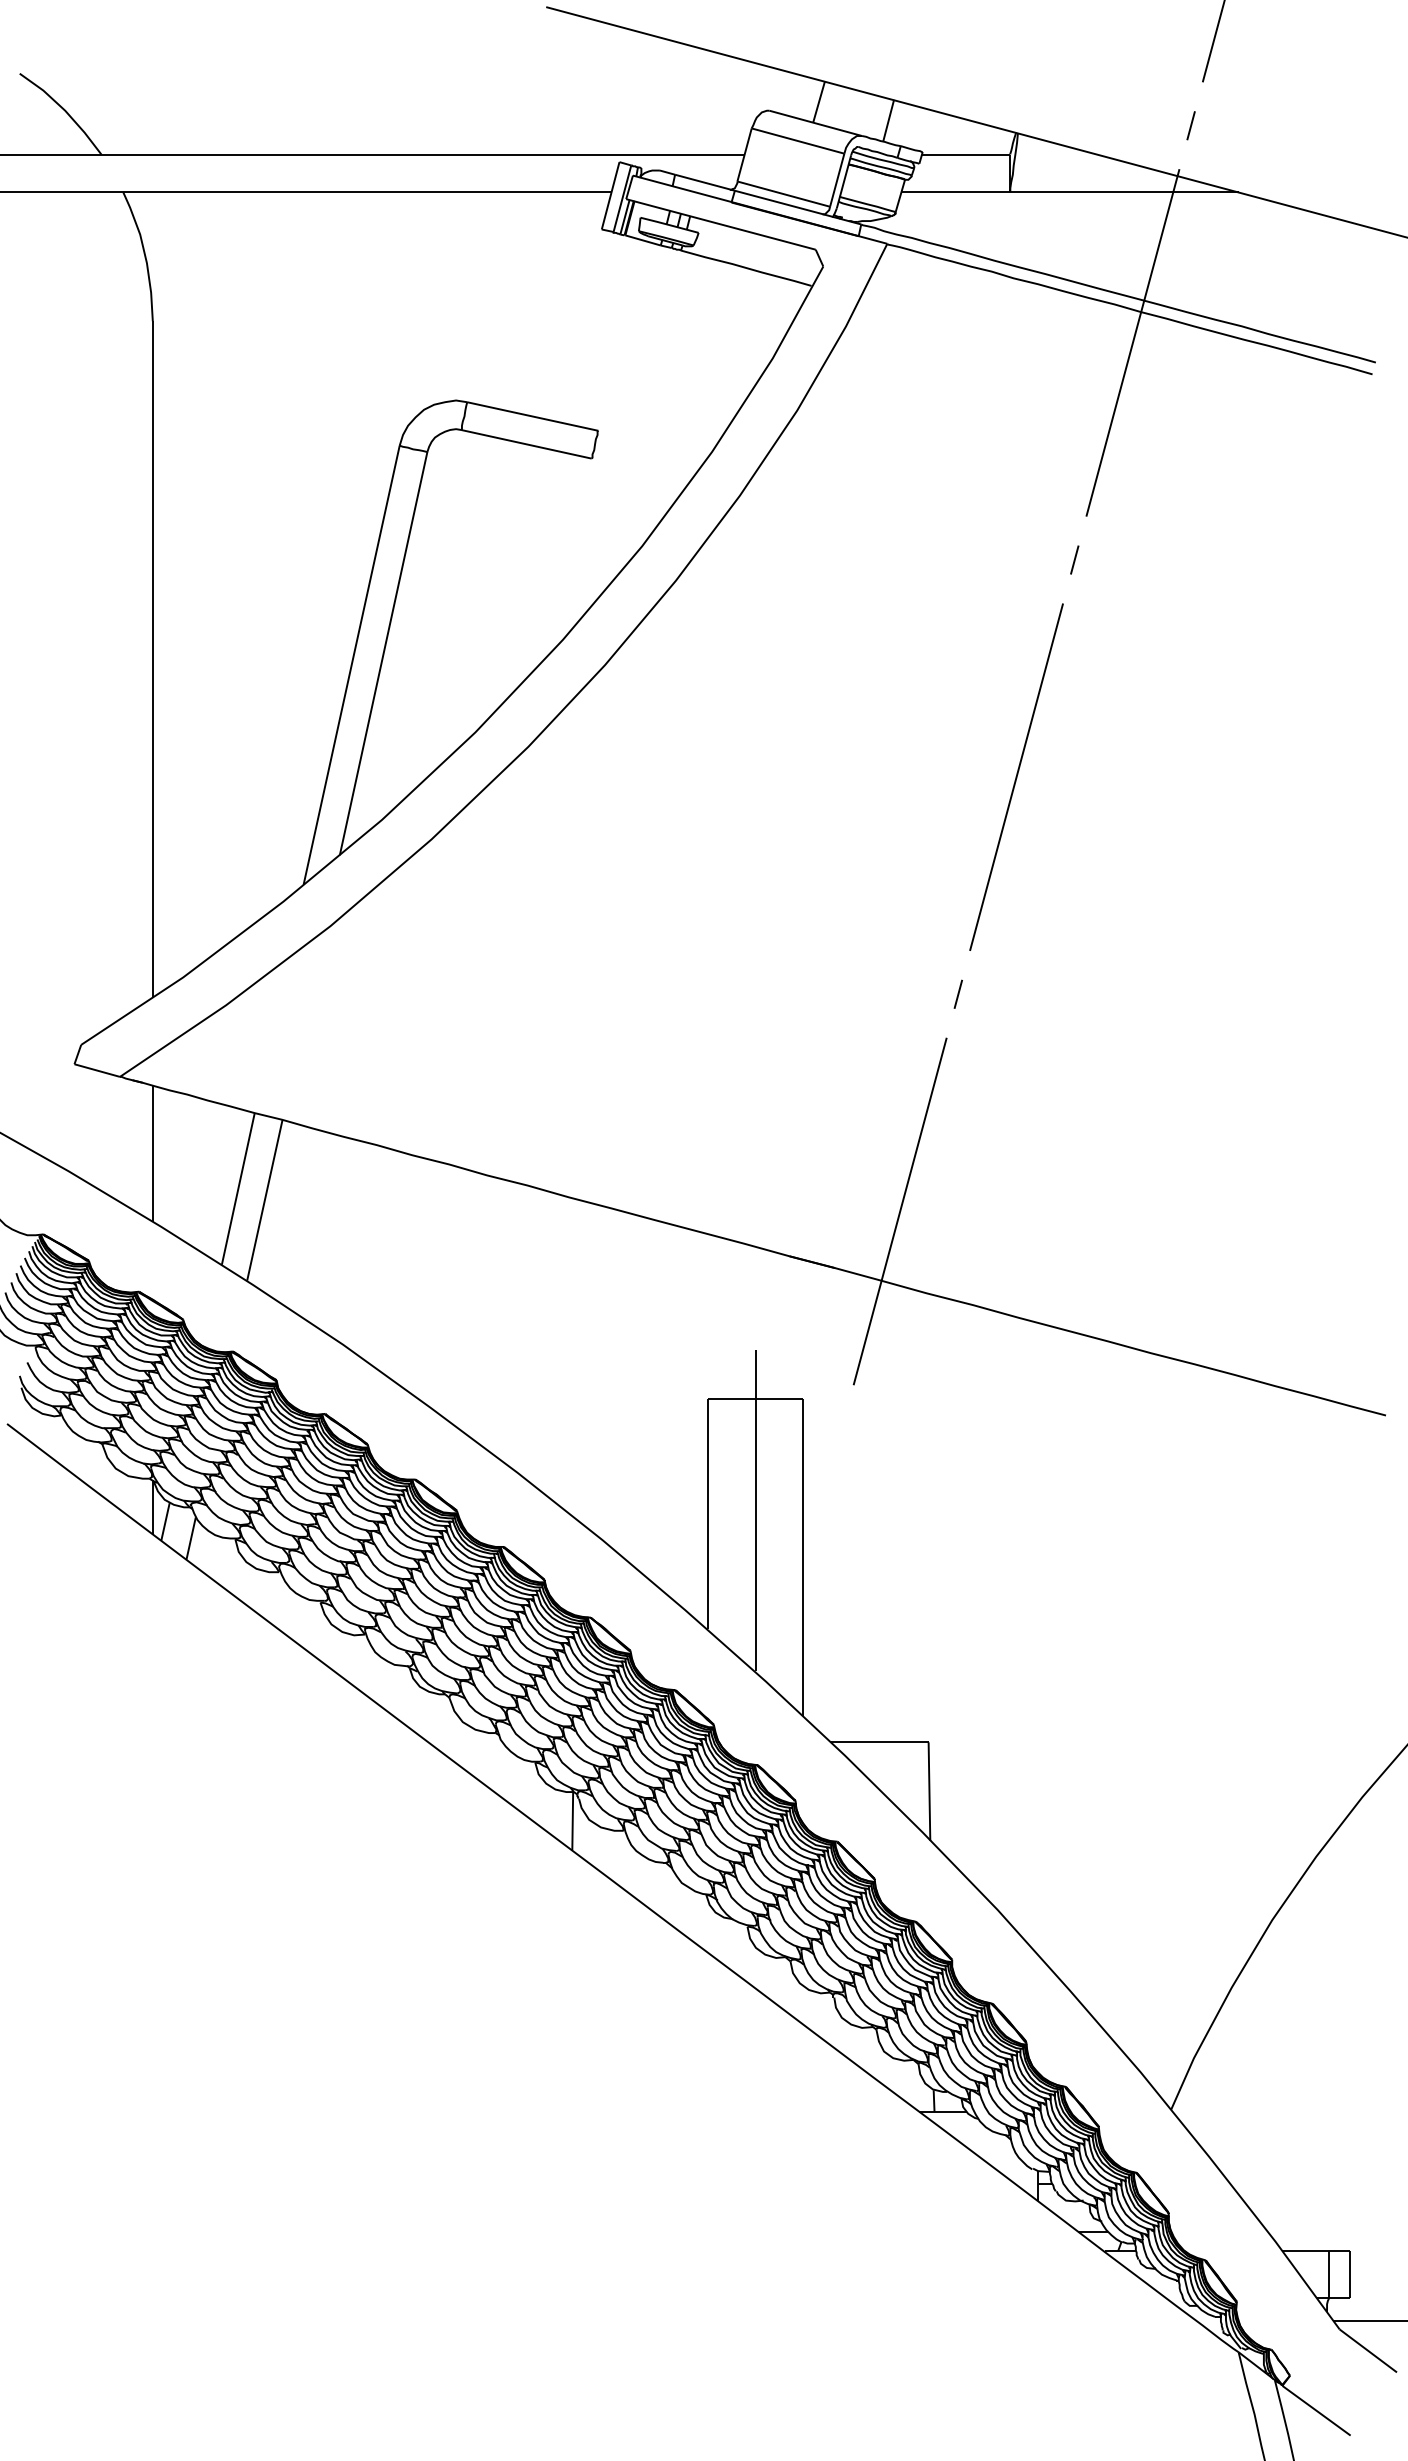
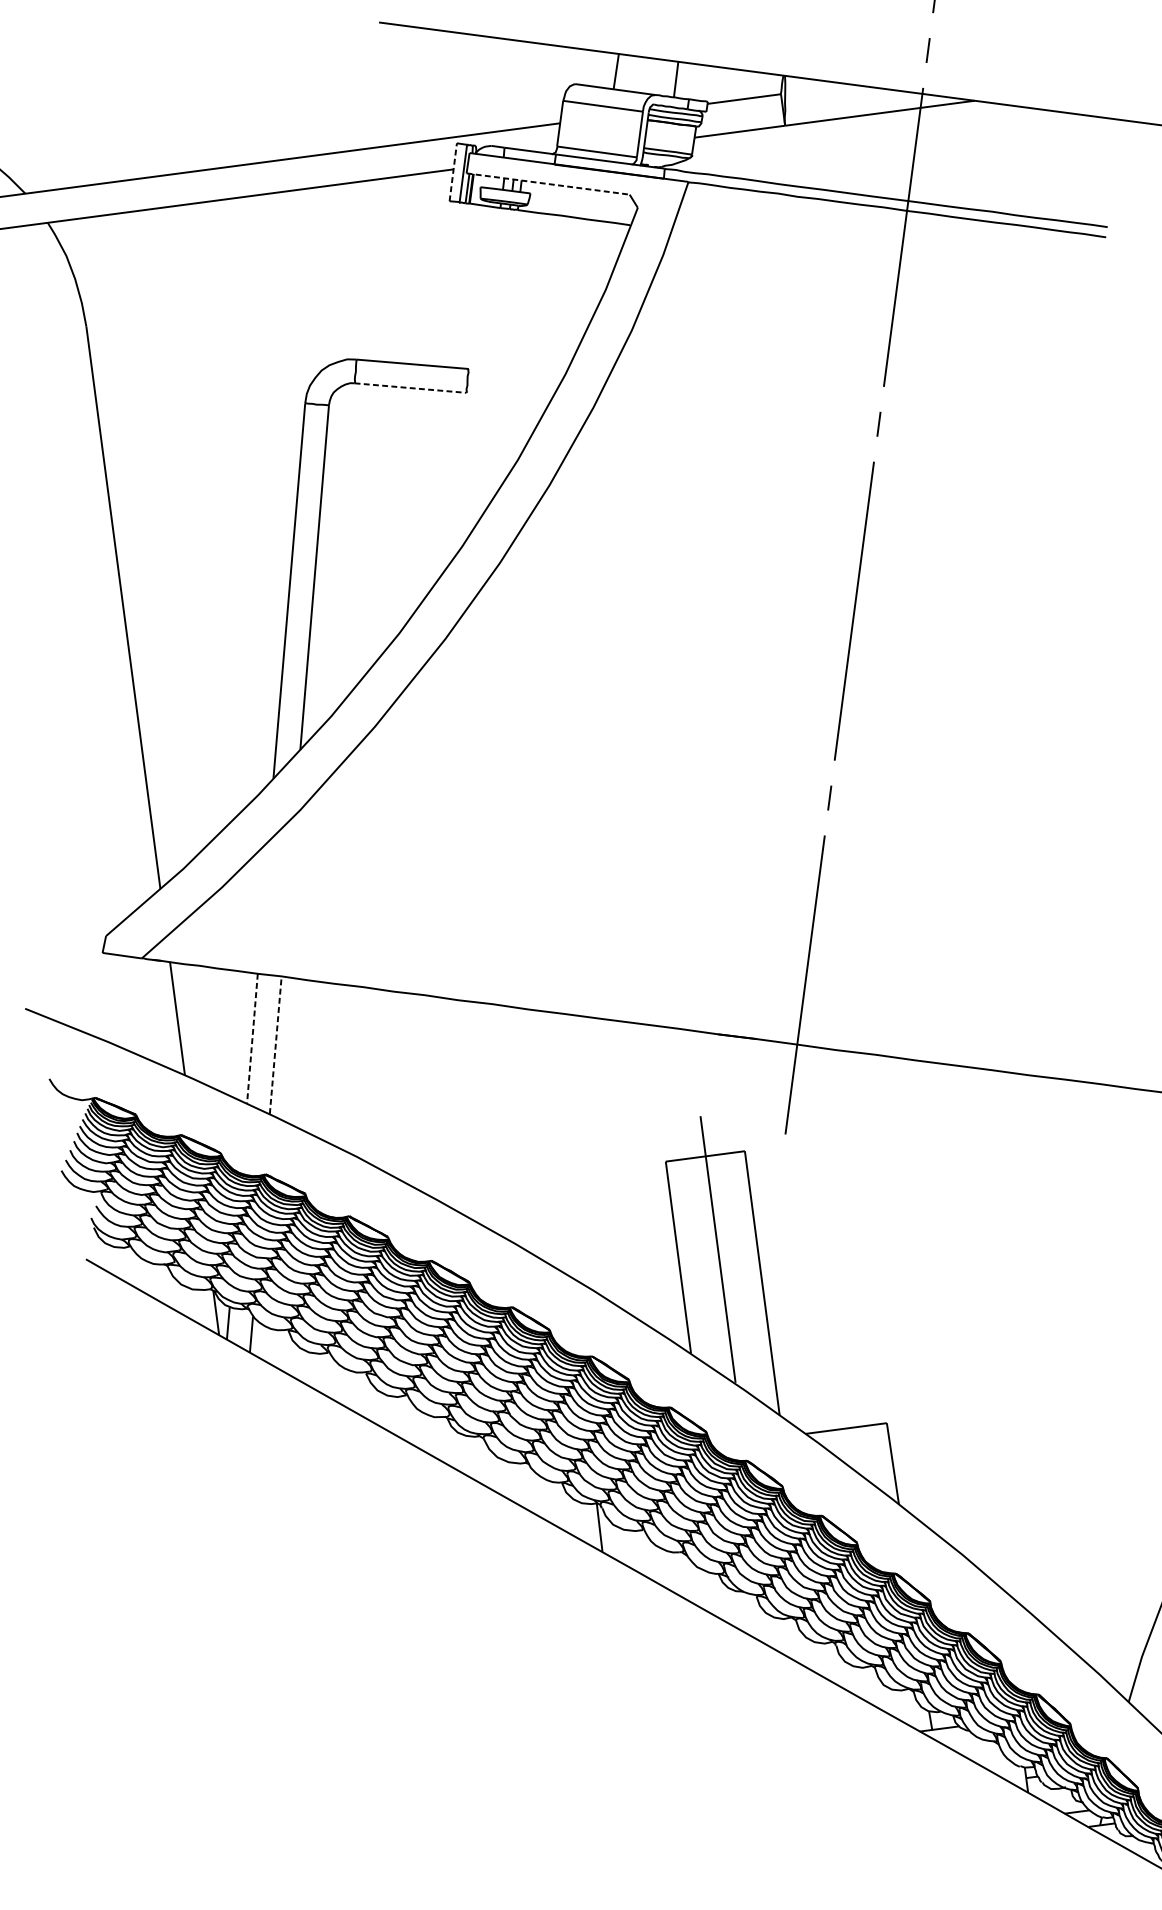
line: (610, 195) -> (453, 172), solid -> dashed
line: (721, 224) -> (548, 184), solid -> dashed
line: (526, 444) -> (410, 388), solid -> dashed
line: (238, 1188) -> (252, 1038), solid -> dashed
line: (264, 1199) -> (275, 1044), solid -> dashed

